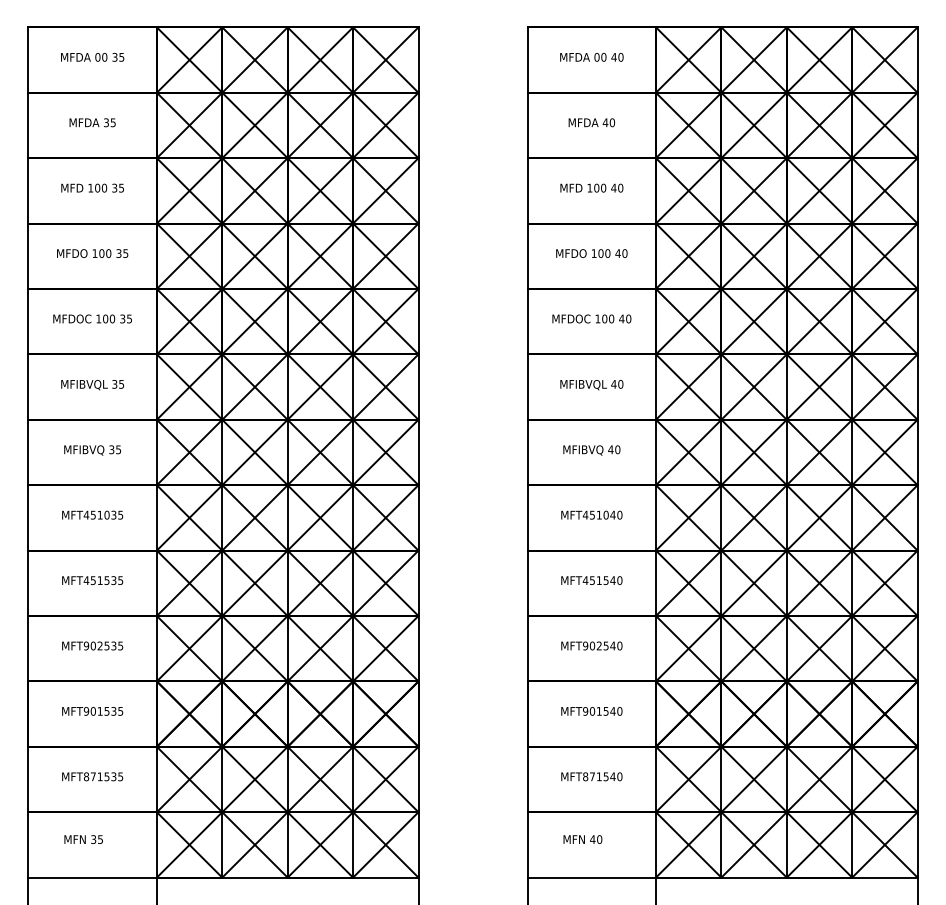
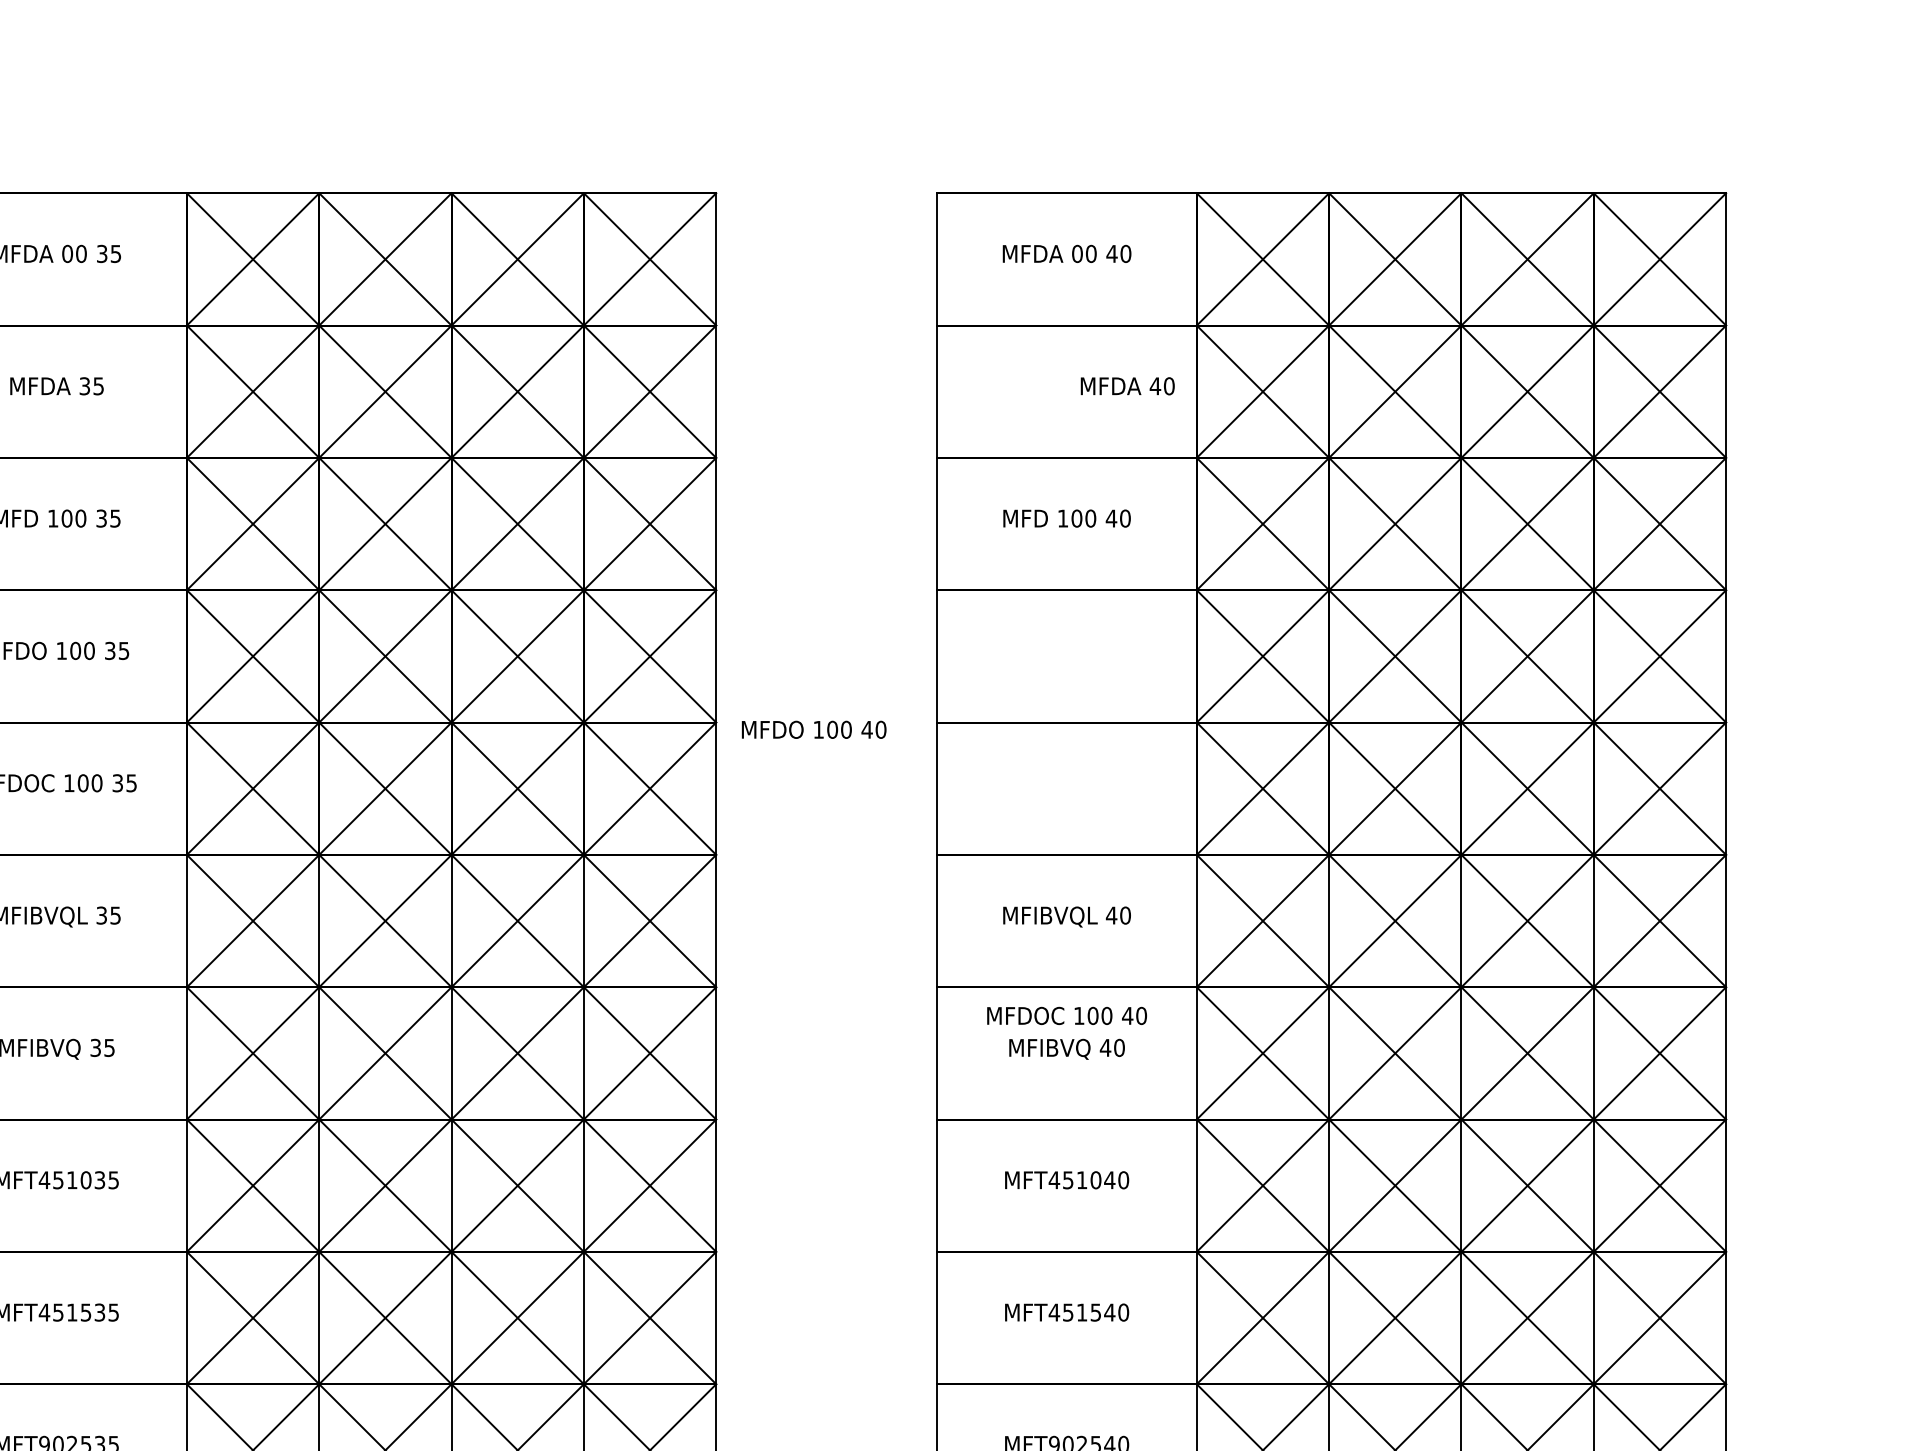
text: (591, 122) -> (1126, 385), moved
text: (591, 253) -> (813, 729), moved
text: (591, 318) -> (1066, 1014), moved

